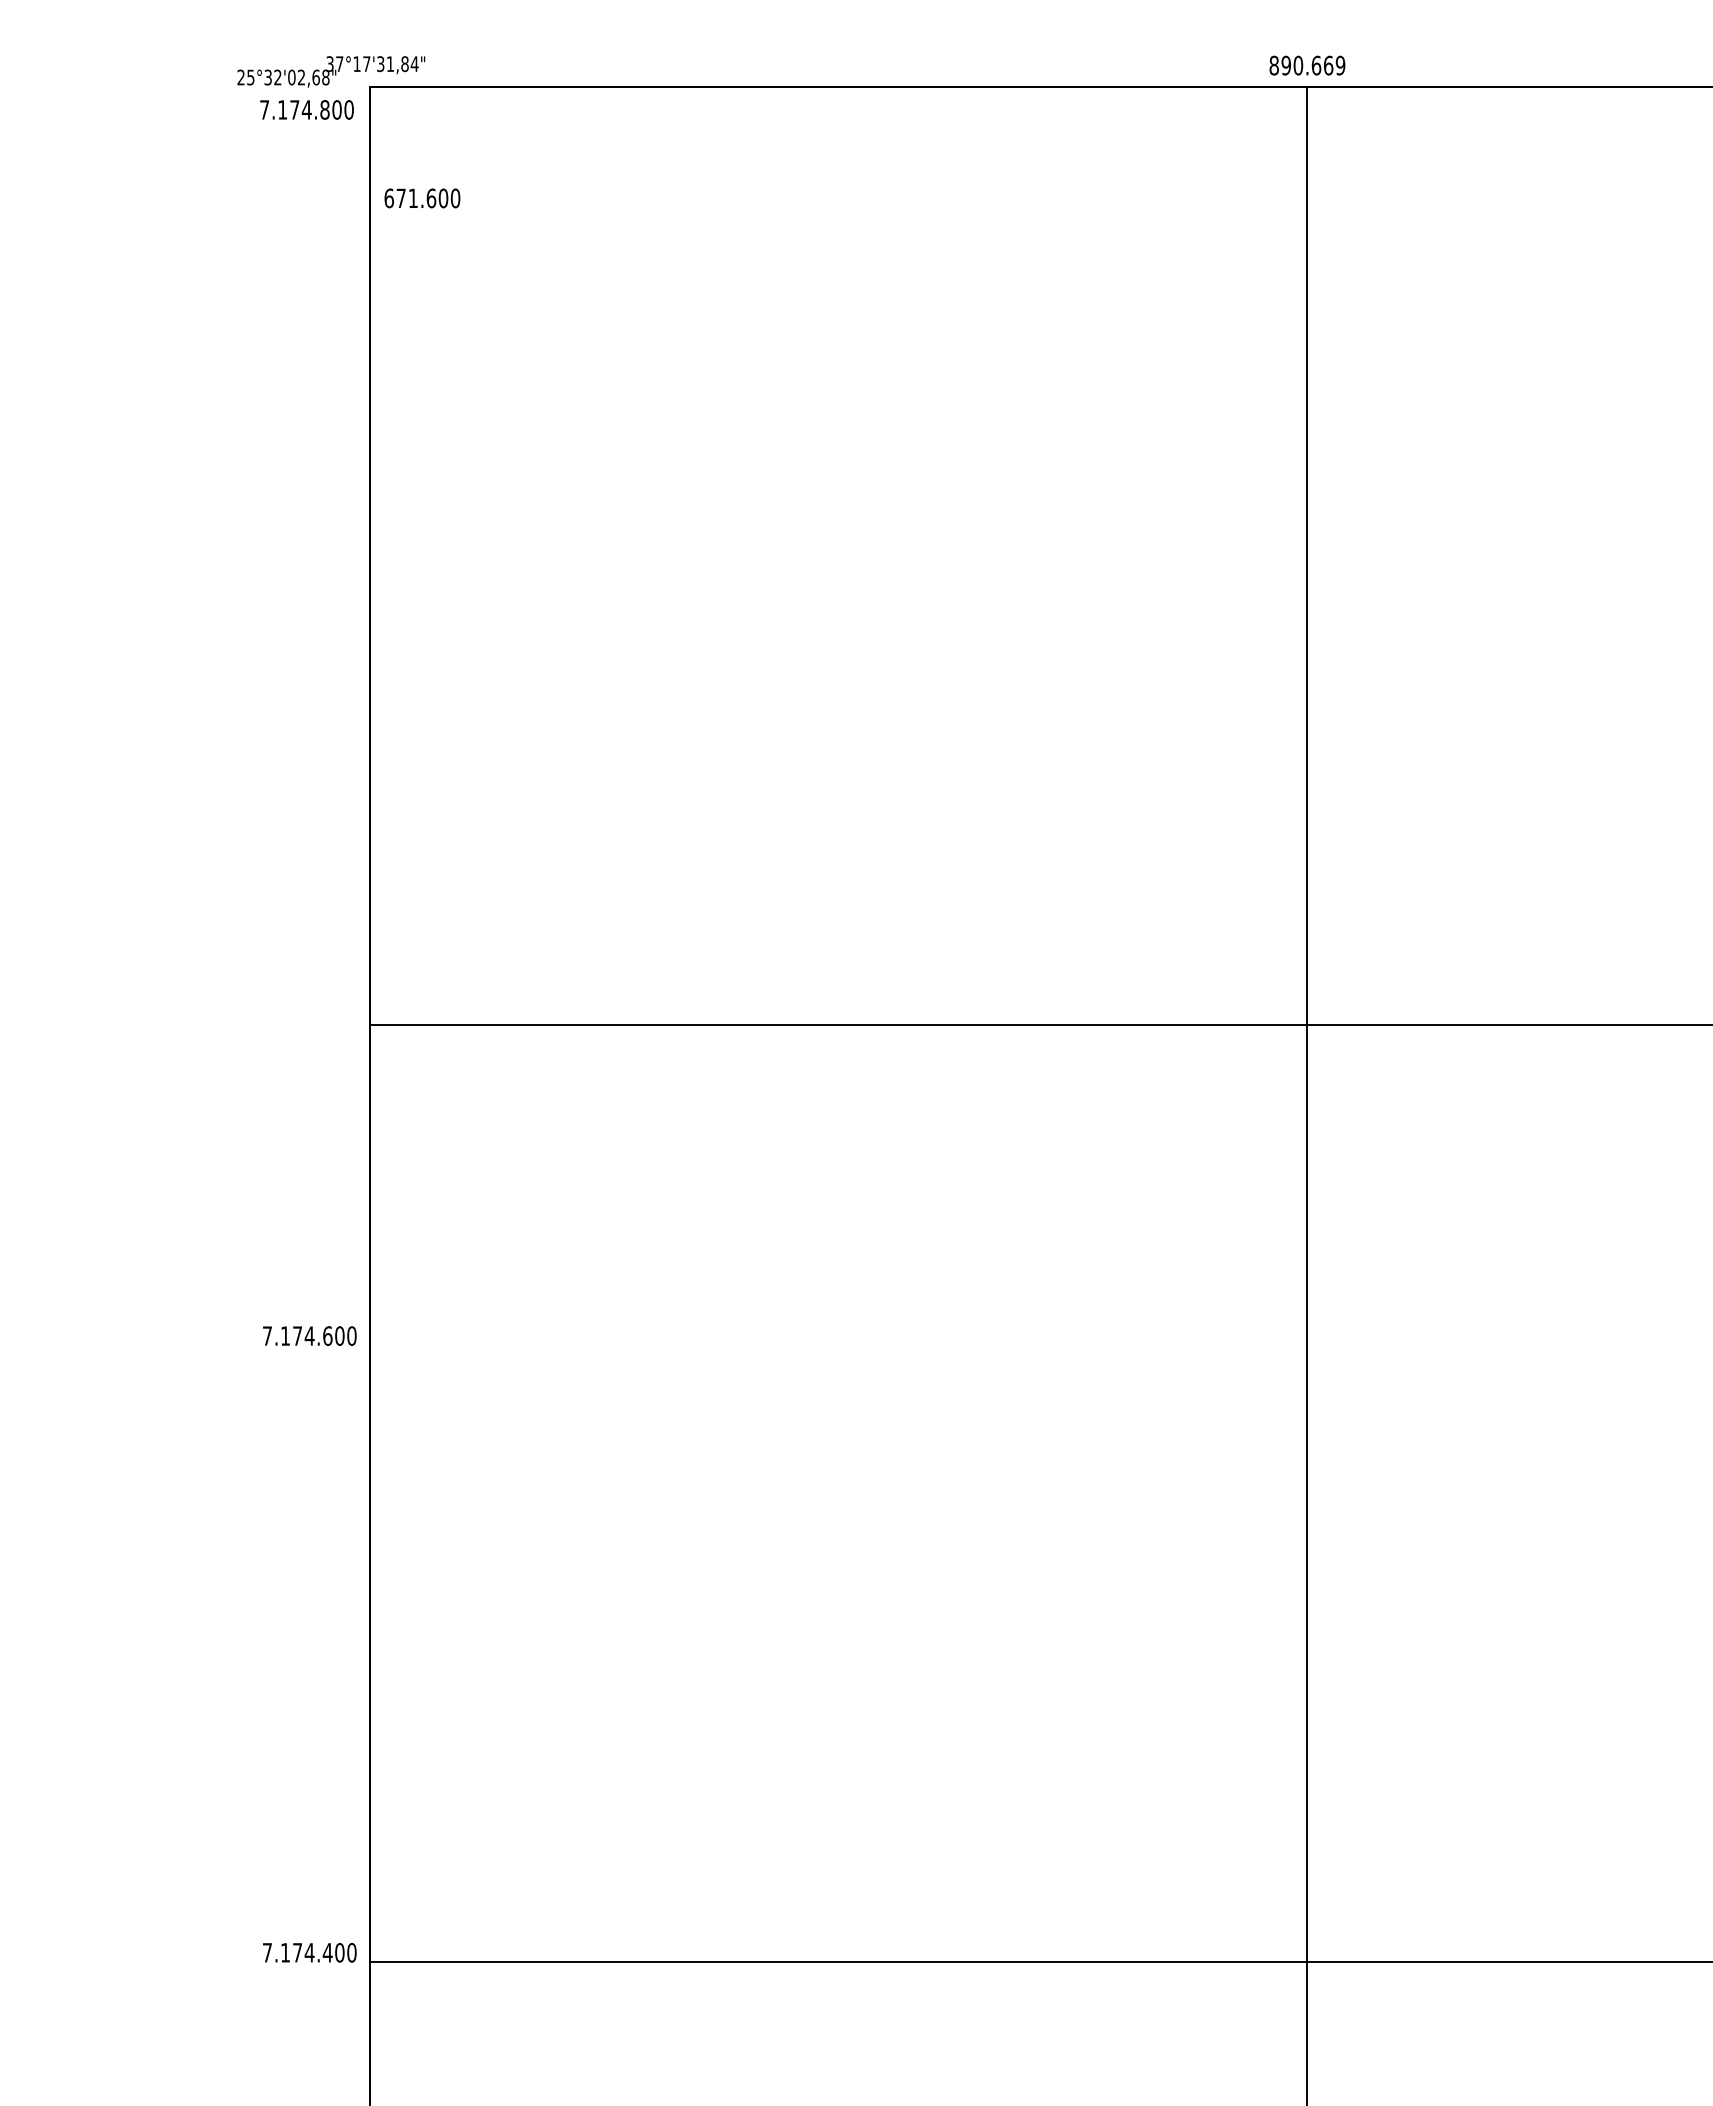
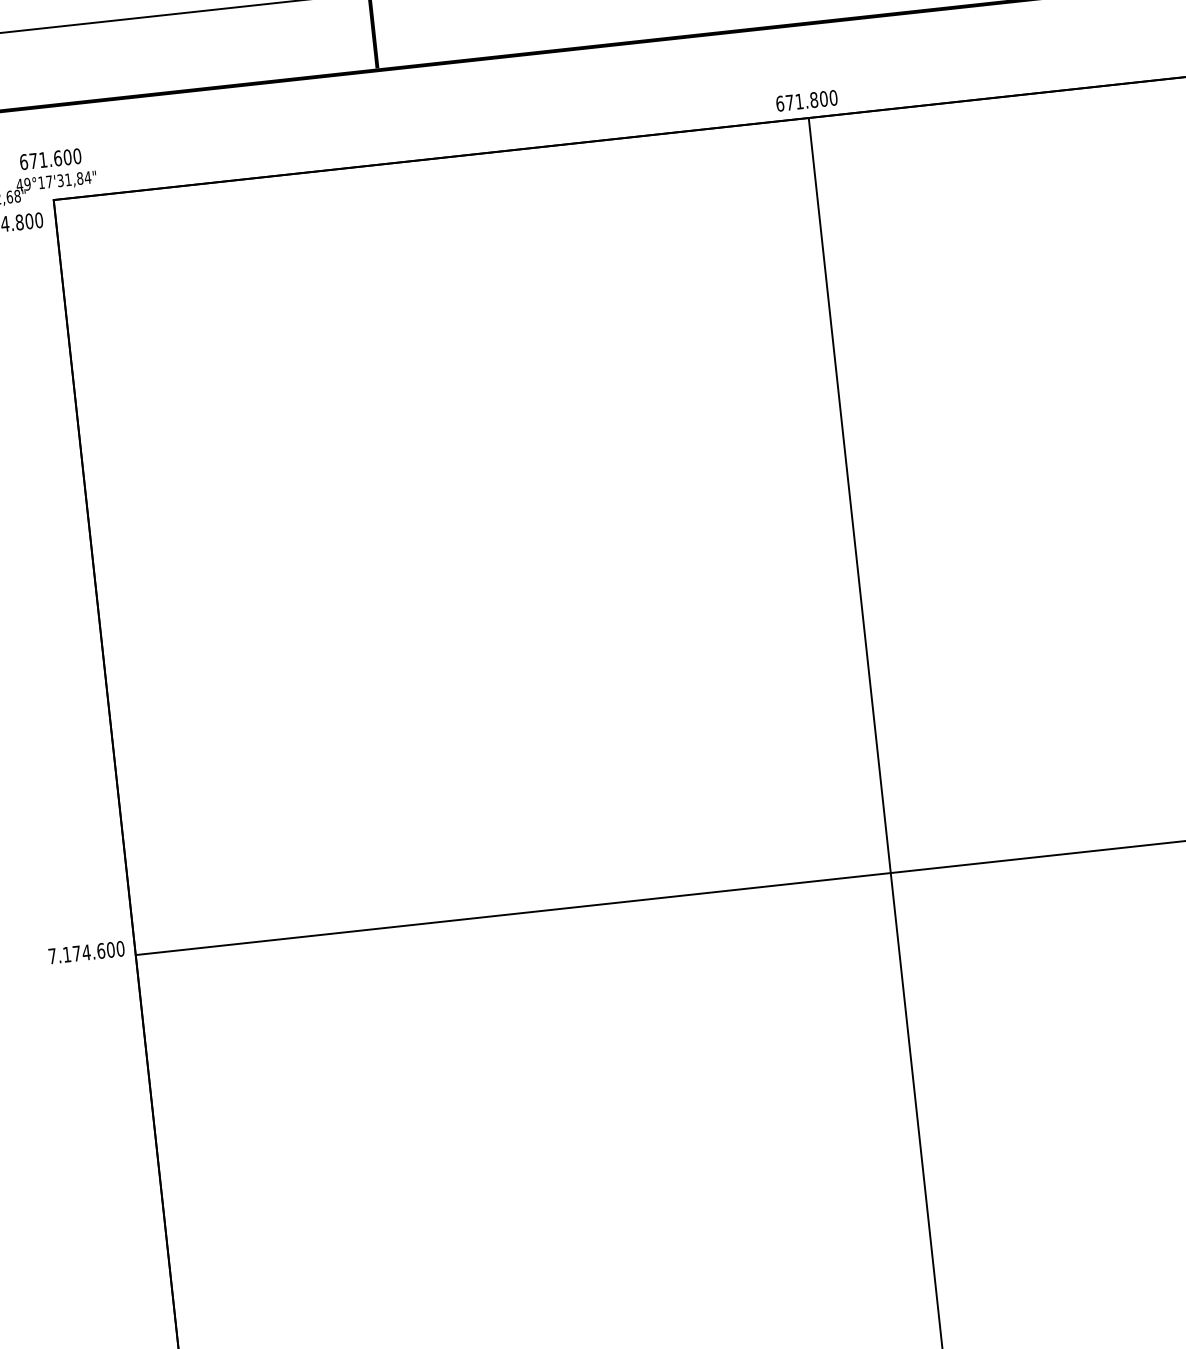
text: (334, 64) -> (23, 185), 37°17'31,84" -> 49°17'31,84"
text: (1307, 65) -> (806, 100), 890.669 -> 671.800
text: (422, 198) -> (50, 159), moved
text: (309, 1335) -> (86, 952), moved

